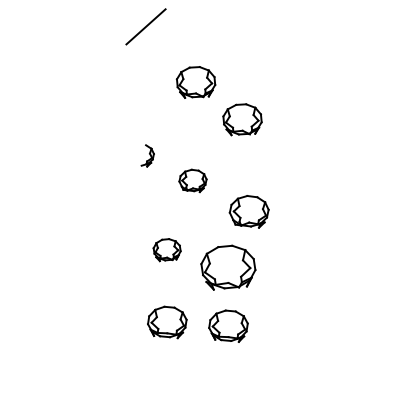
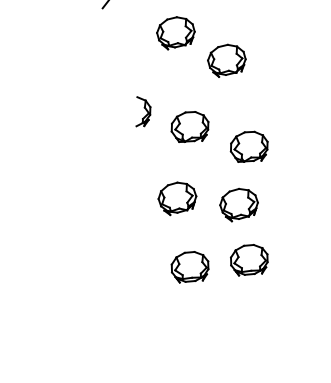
part: (147, 155) -> (142, 111), size x1.43
part: (192, 180) -> (189, 127), size x1.43
part: (166, 249) -> (176, 197), size x1.43
part: (228, 267) -> (239, 204), size x0.71

